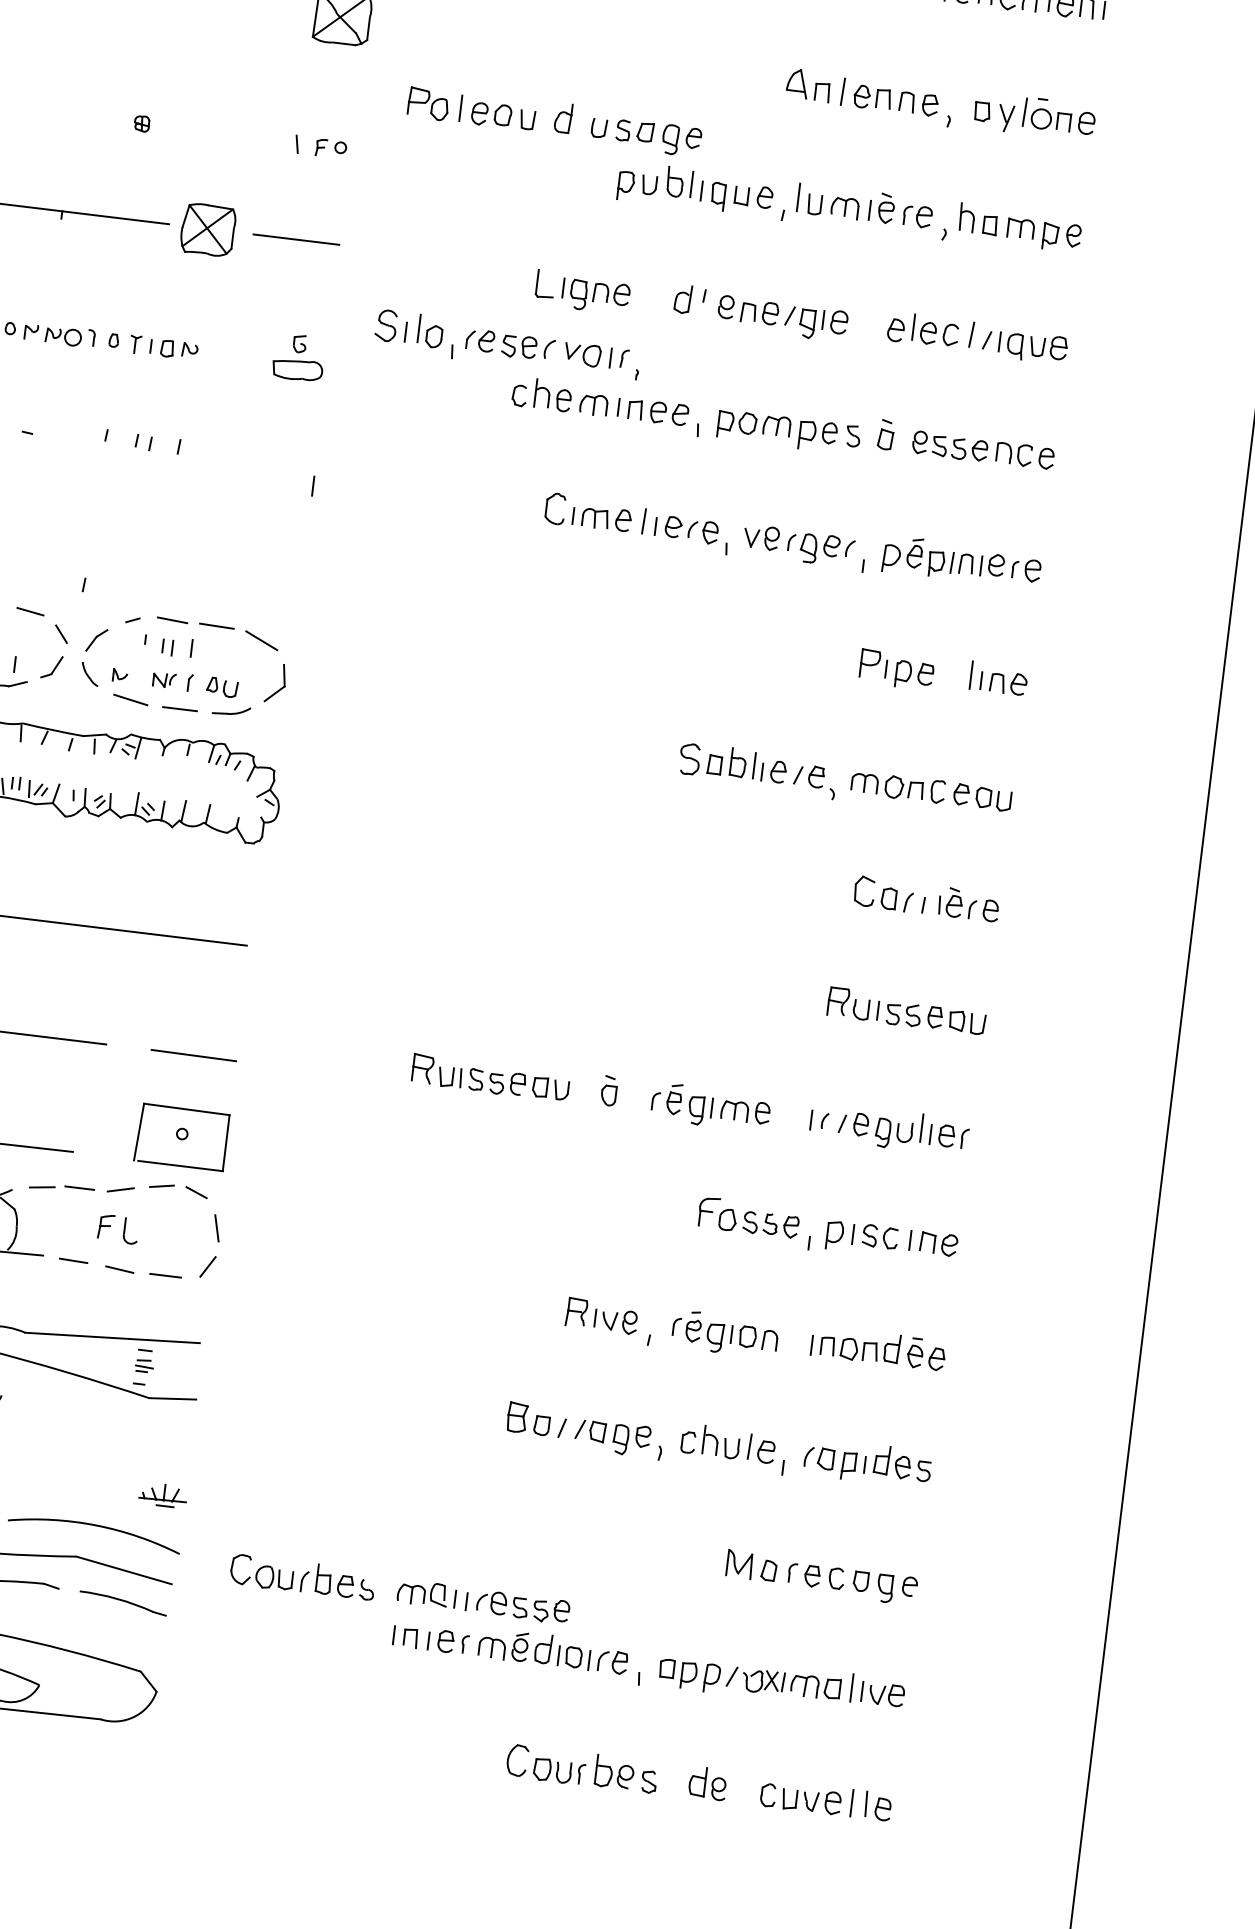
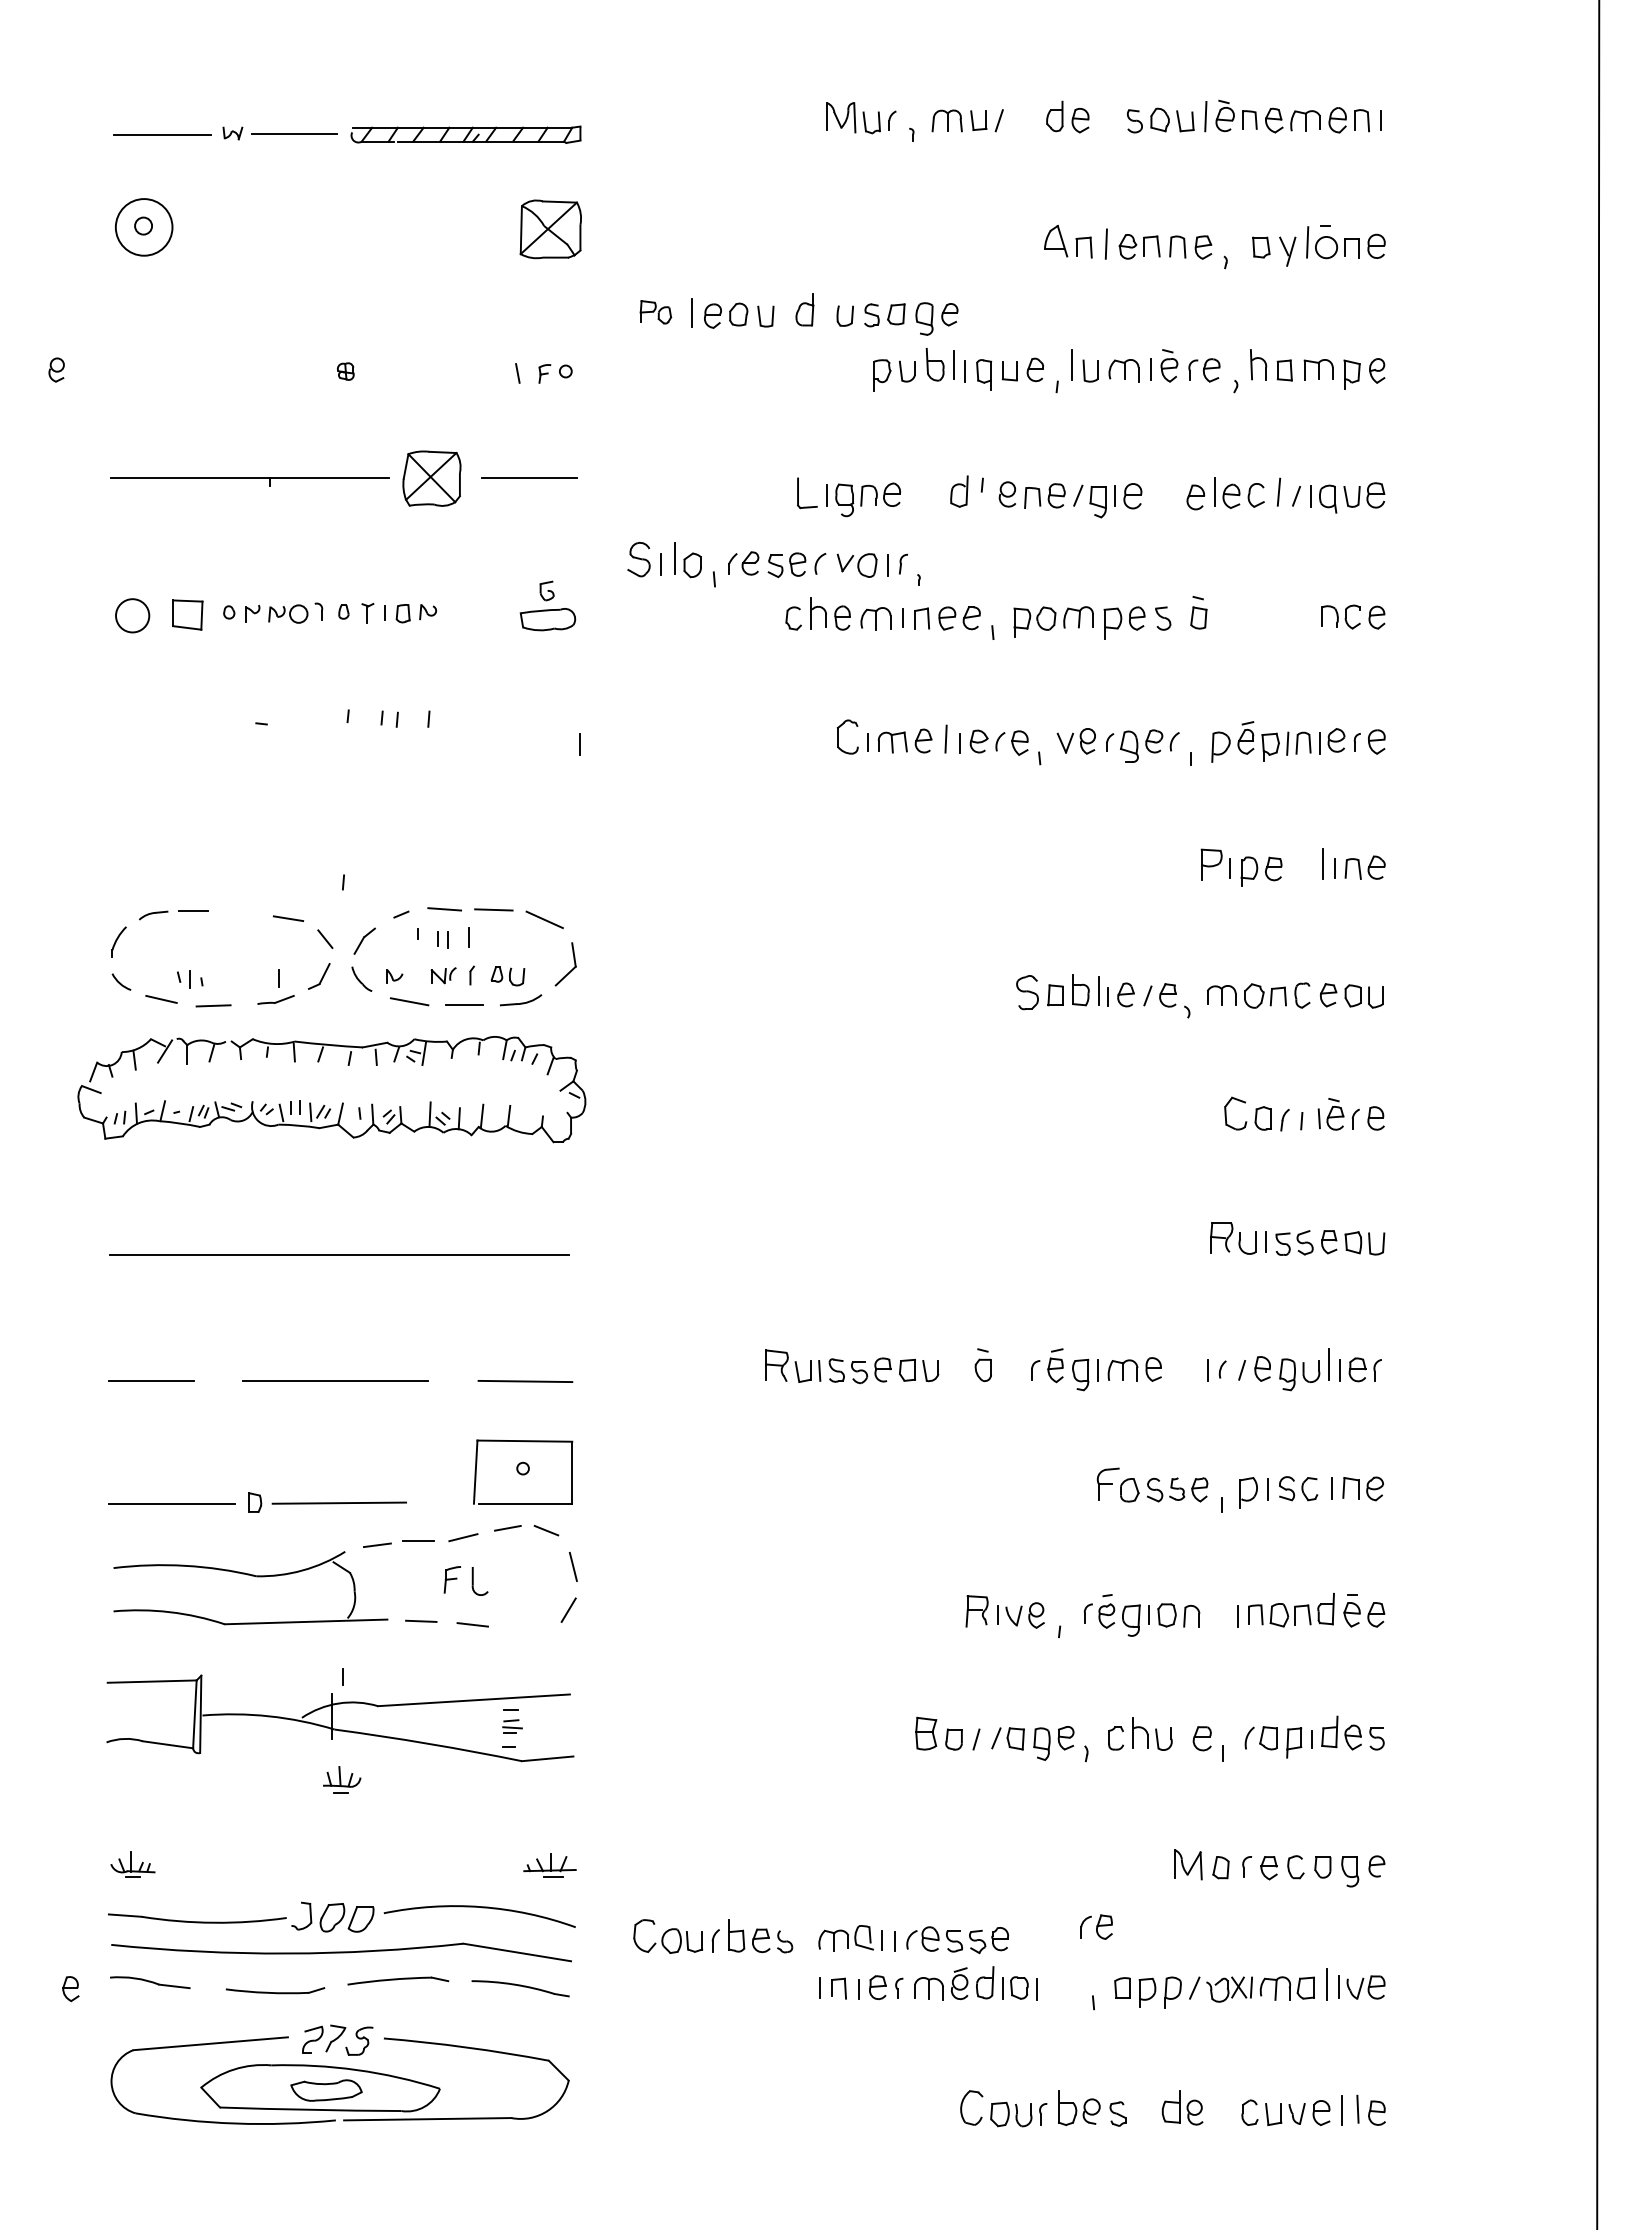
part: (428, 104) -> (655, 312), size x0.7
part: (949, 445) -> (1269, 616), removed
line: (165, 1275) -> (523, 1625), removed
line: (749, 1446) -> (1183, 1734), removed
part: (612, 1661) -> (1096, 1926), moved

